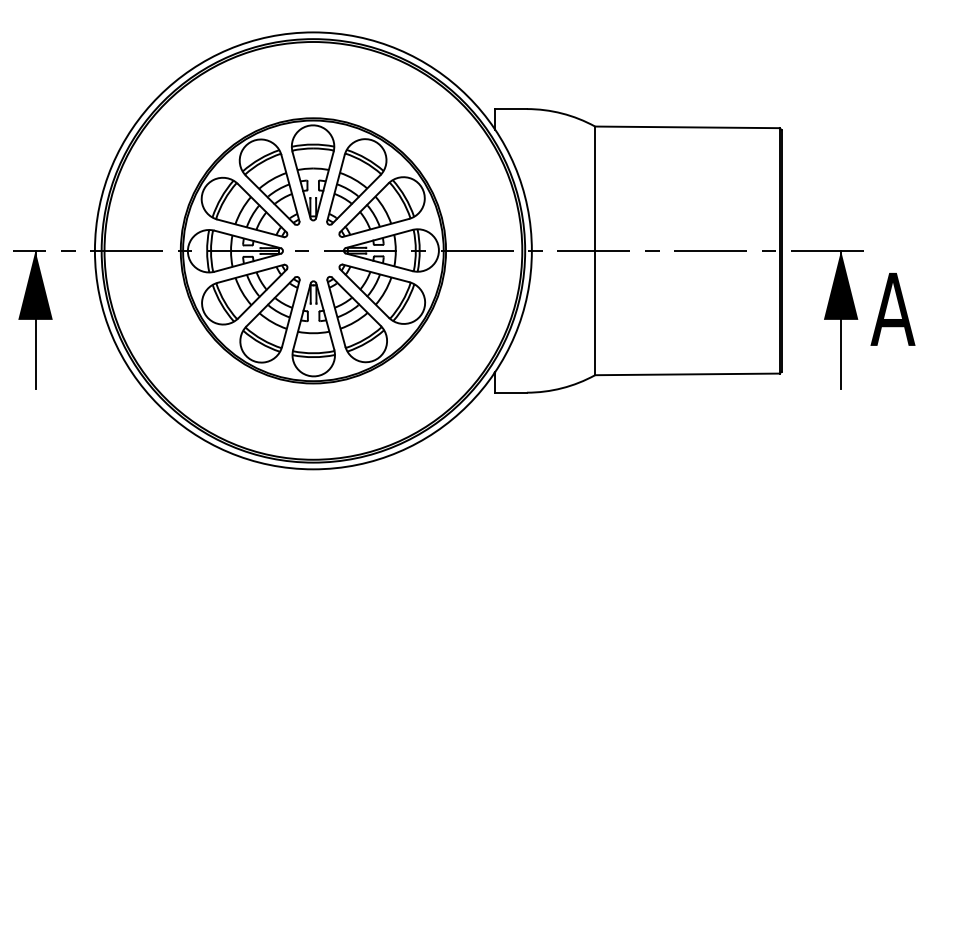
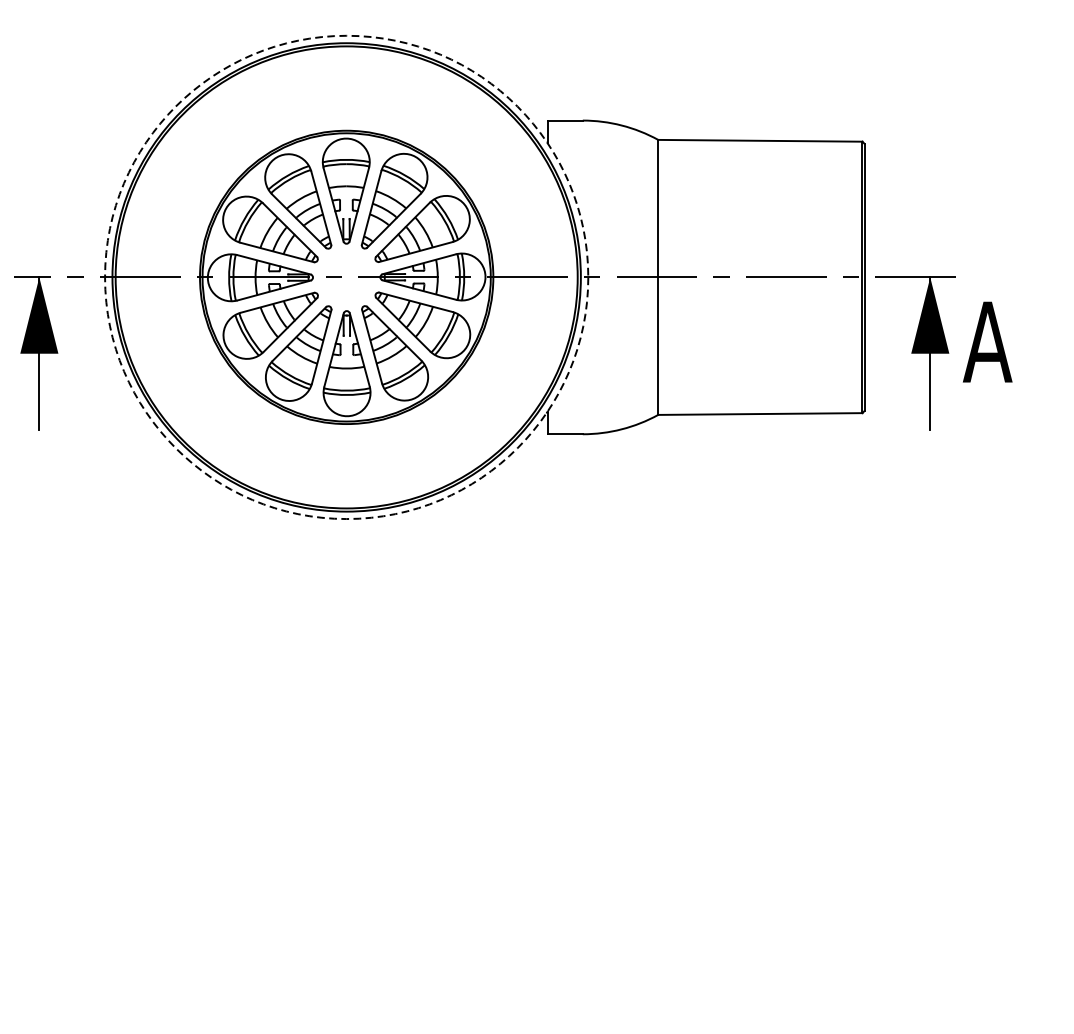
circle: (312, 250) -> (345, 276), solid -> dashed

